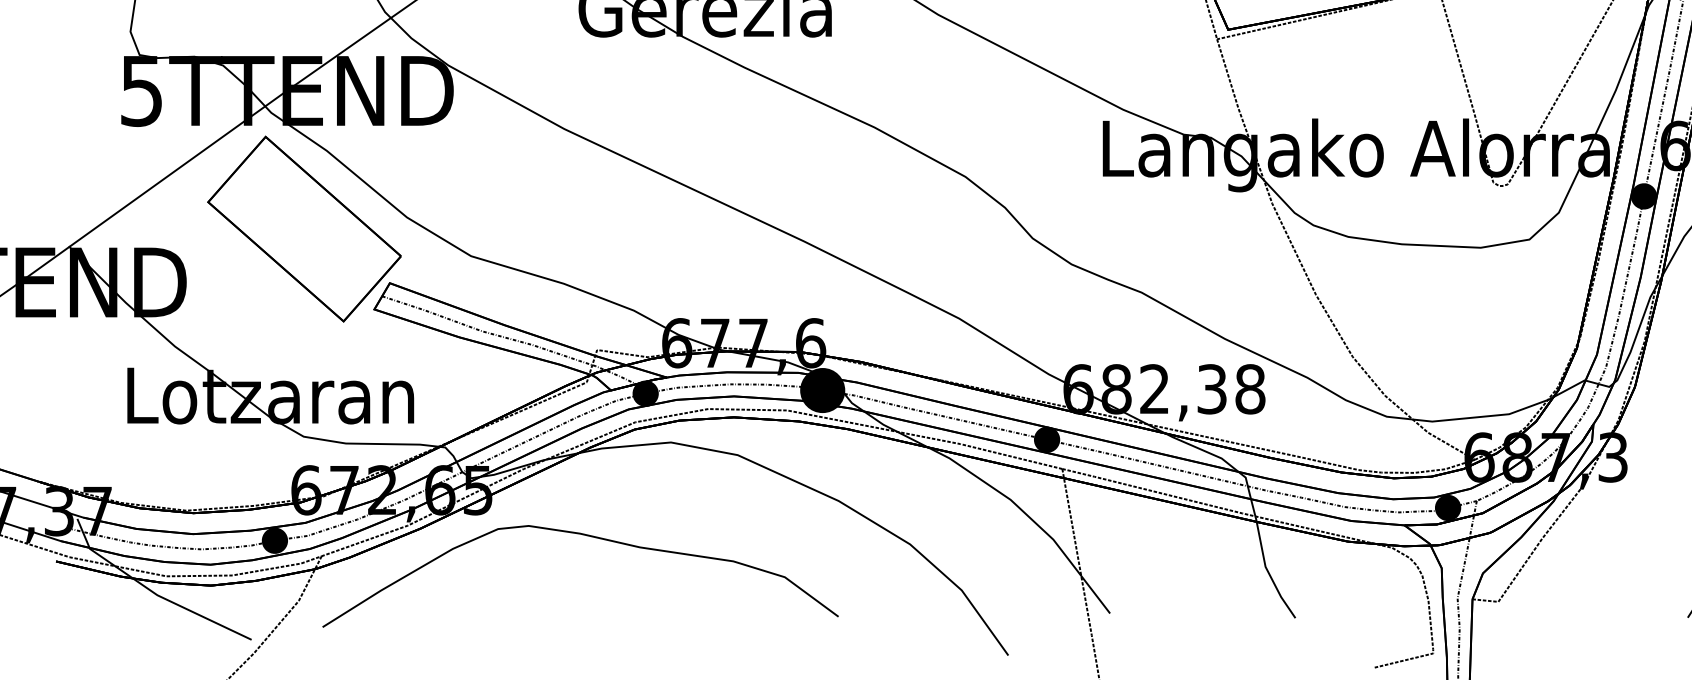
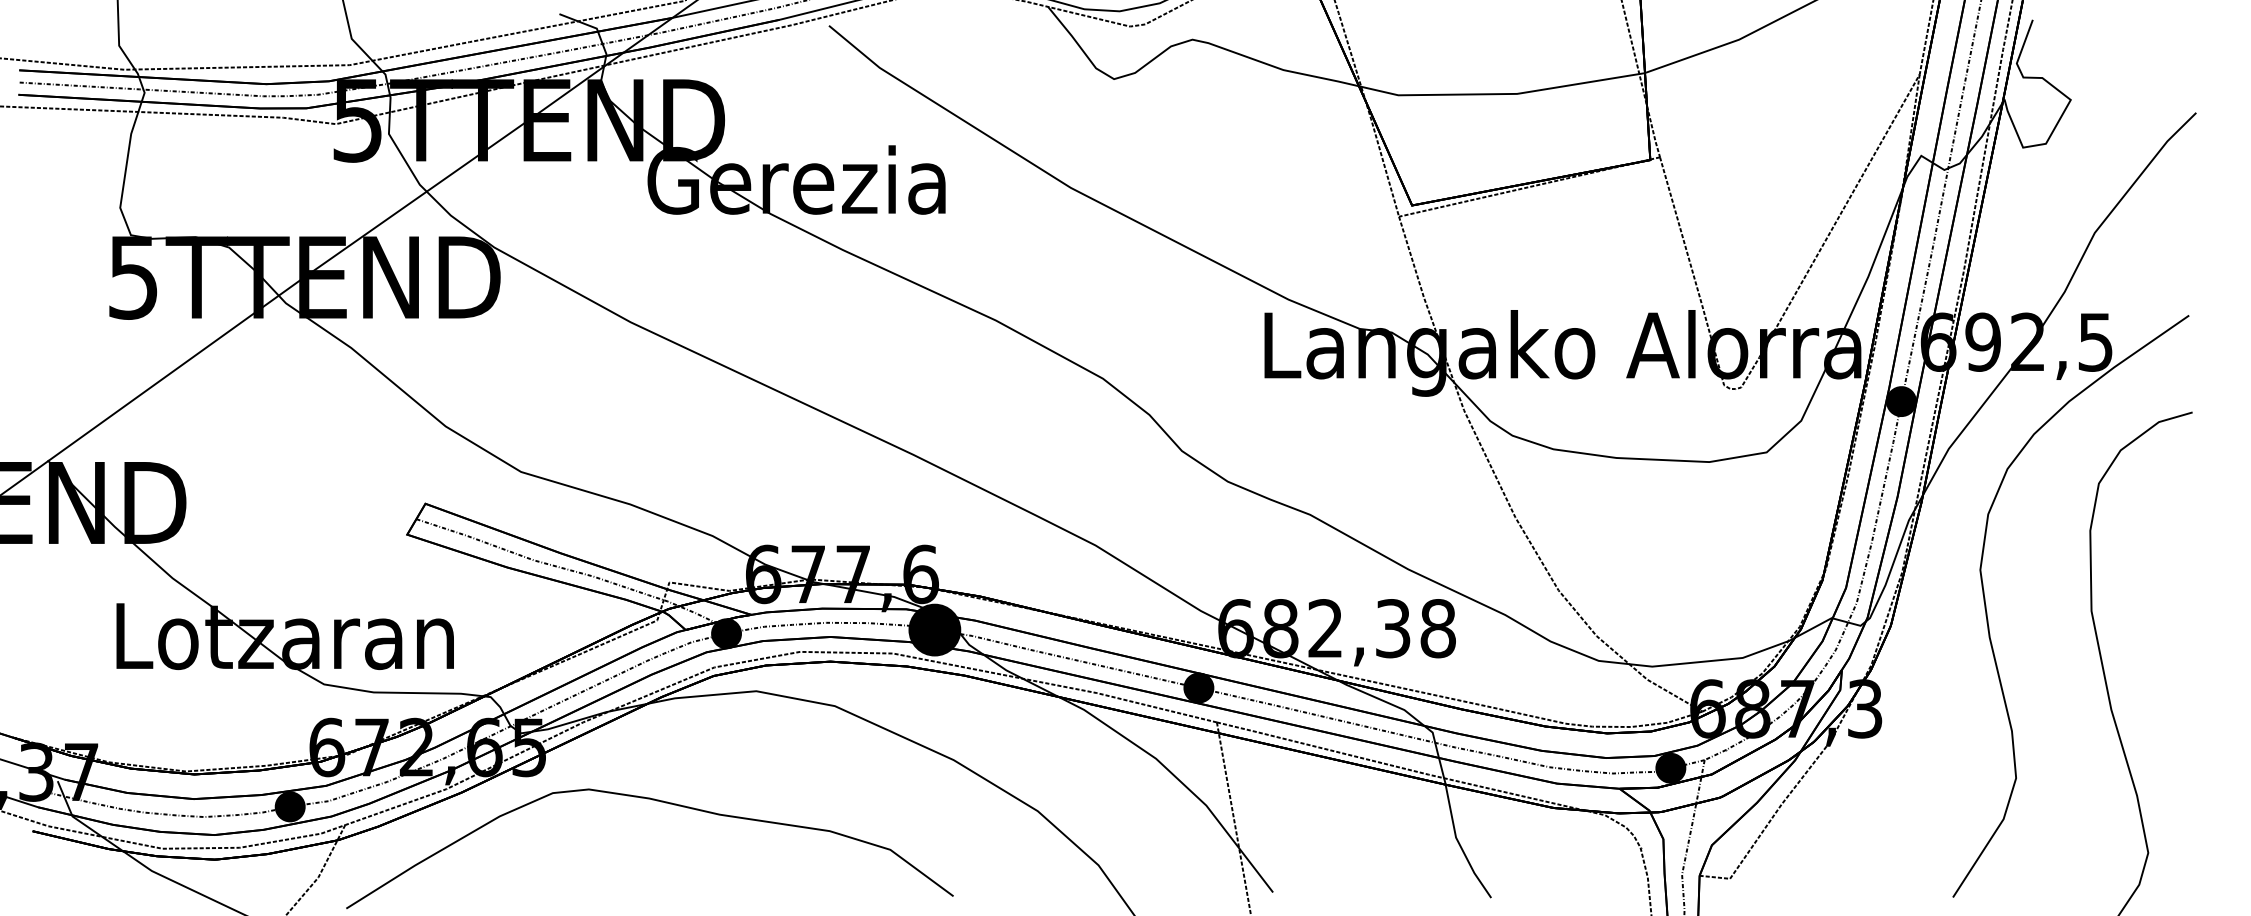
part: (304, 228) -> (324, 439), removed

